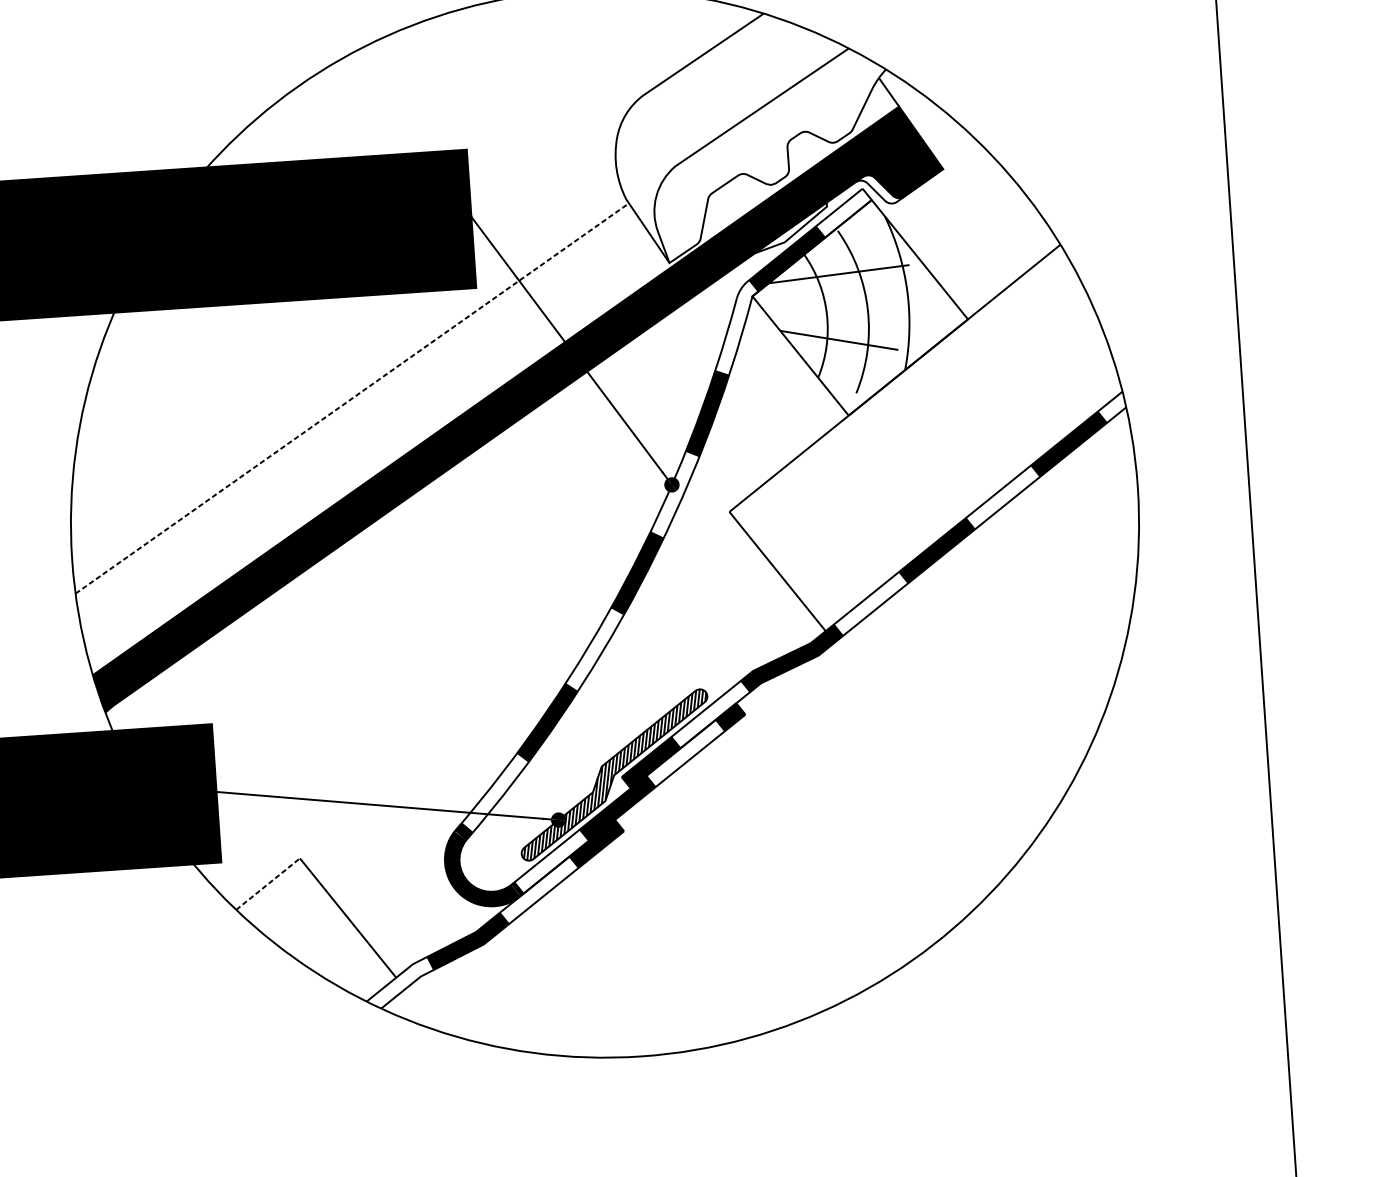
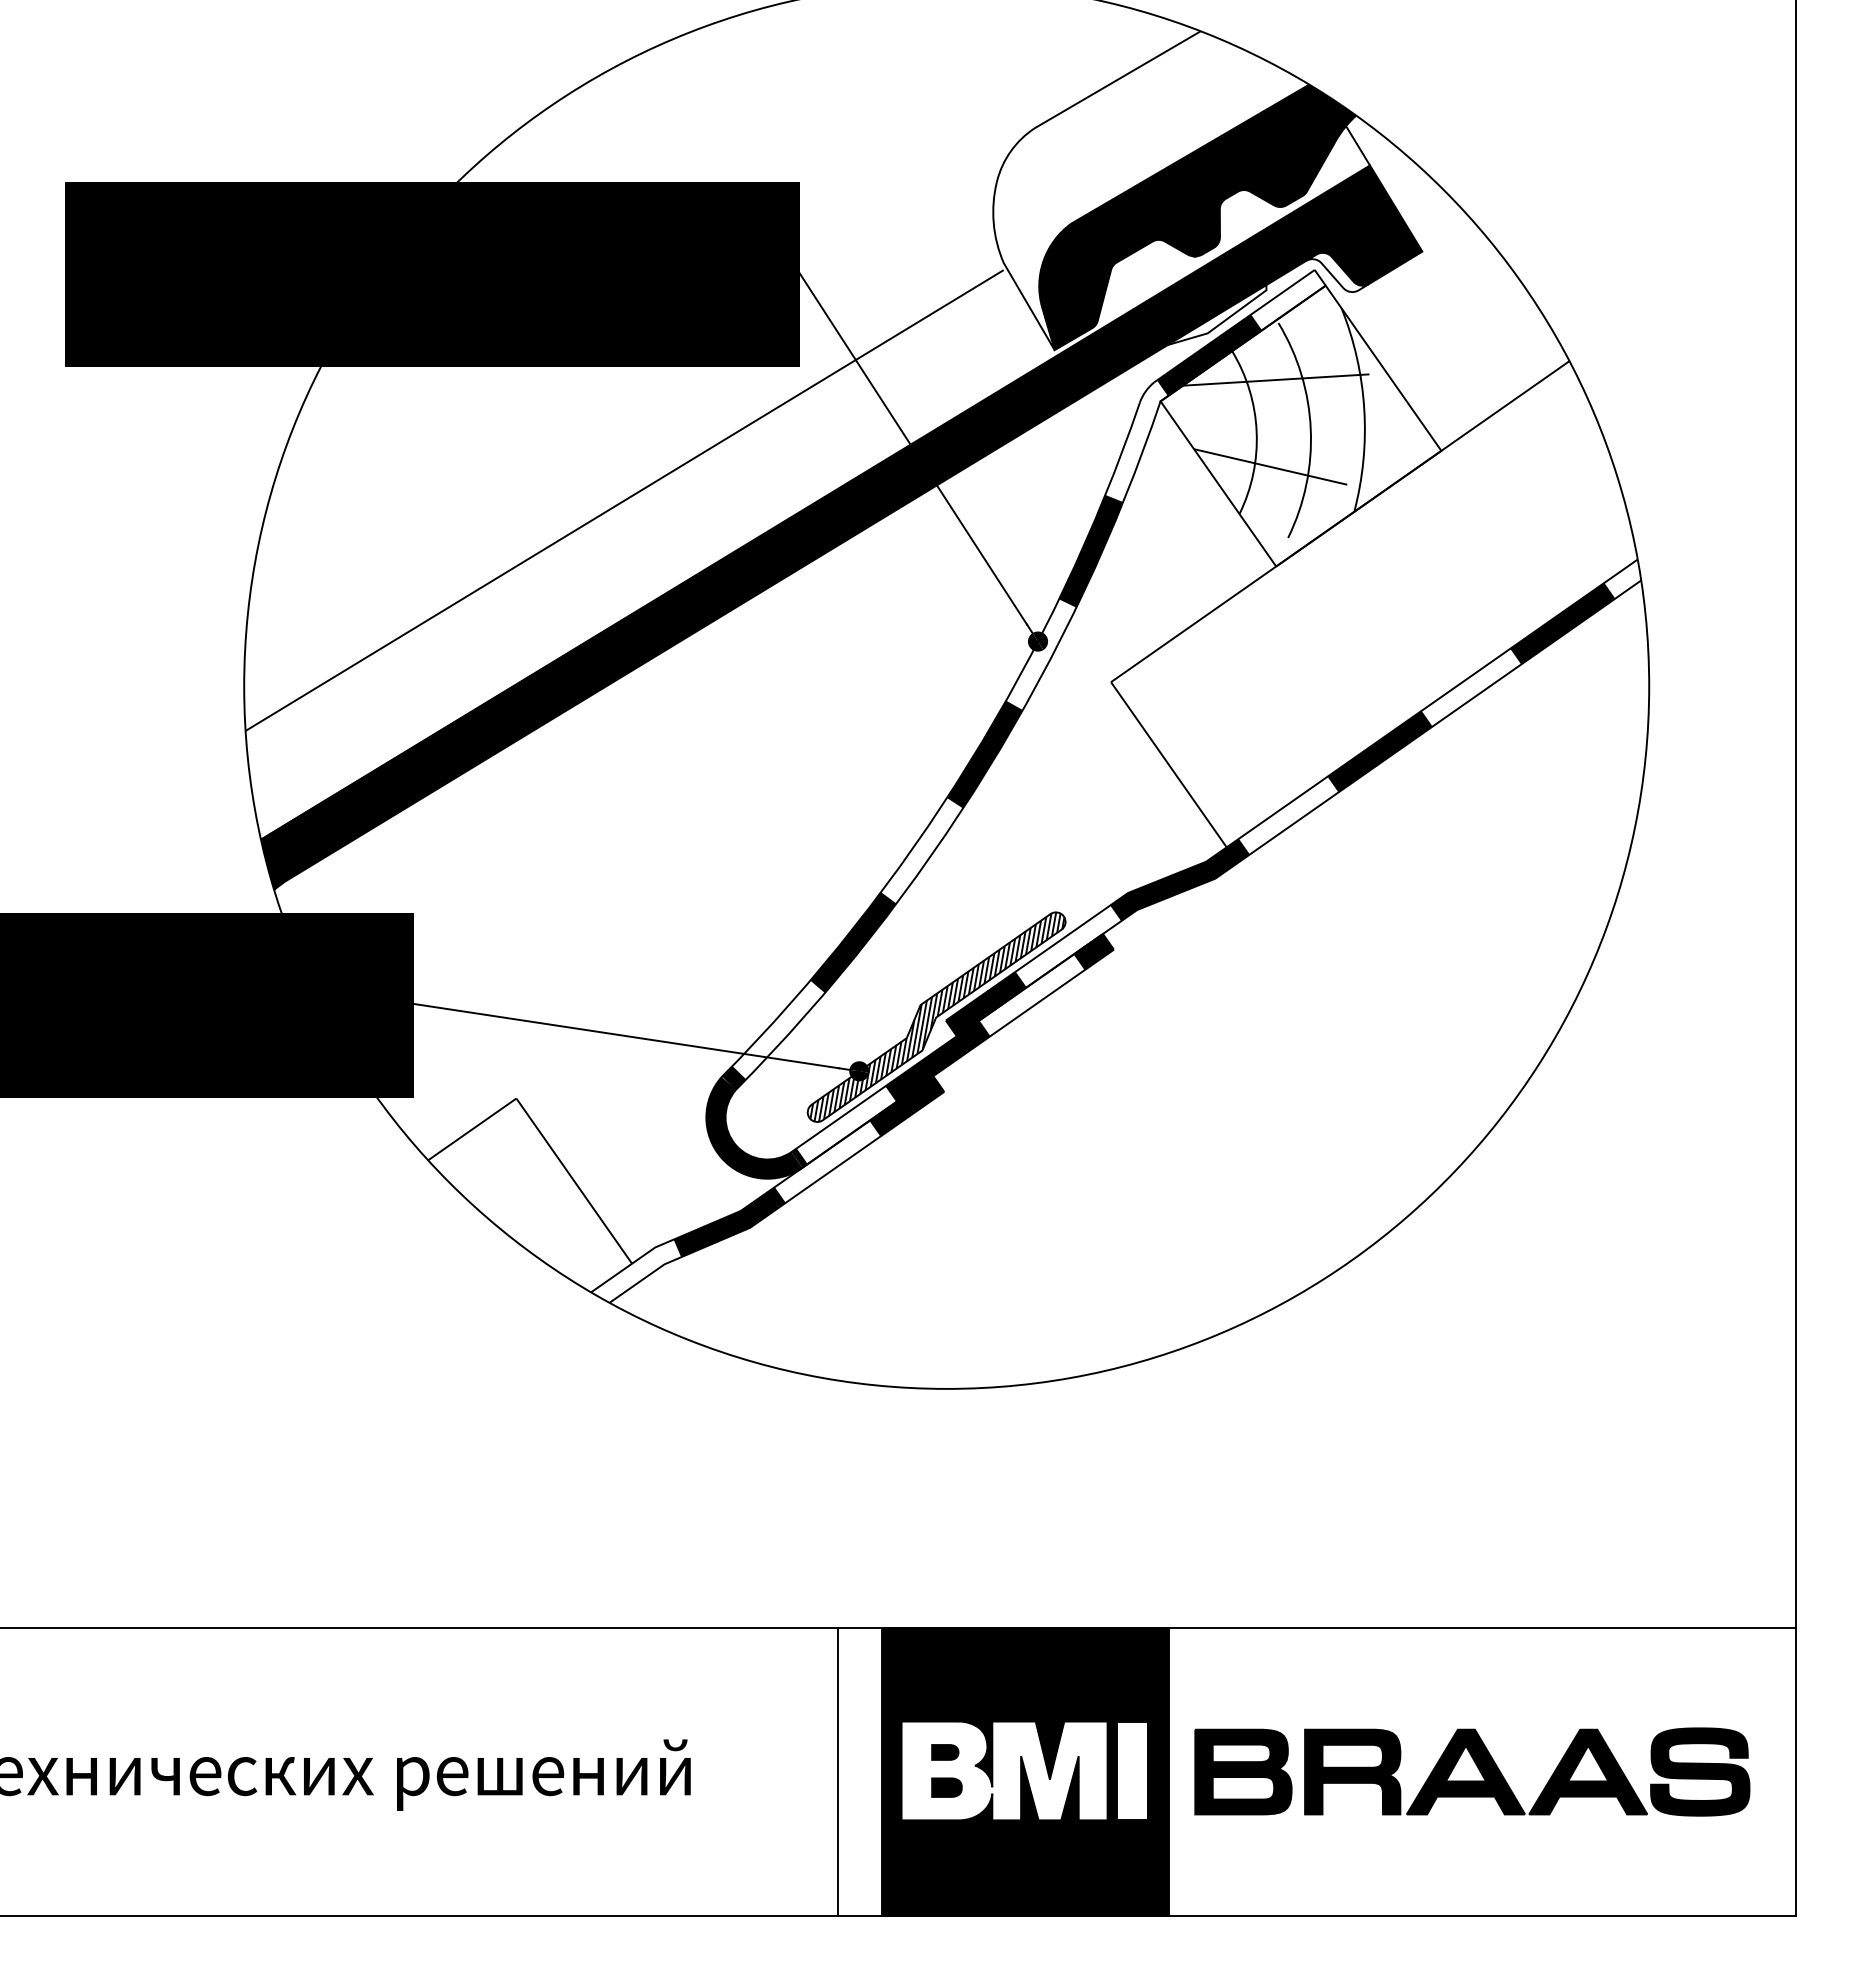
fill: (770, 155) -> (1197, 217), added
line: (351, 399) -> (624, 500), dashed -> solid
line: (268, 884) -> (472, 1129), dashed -> solid

